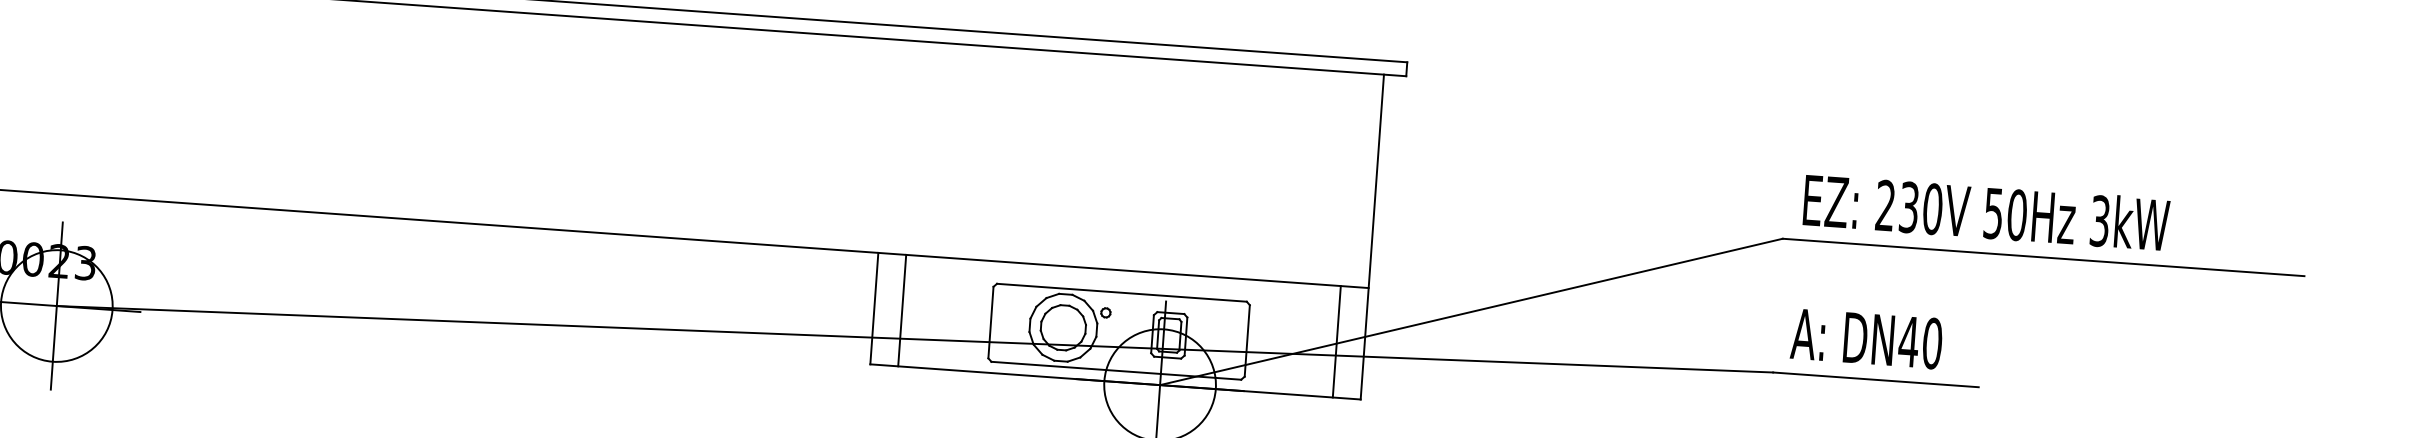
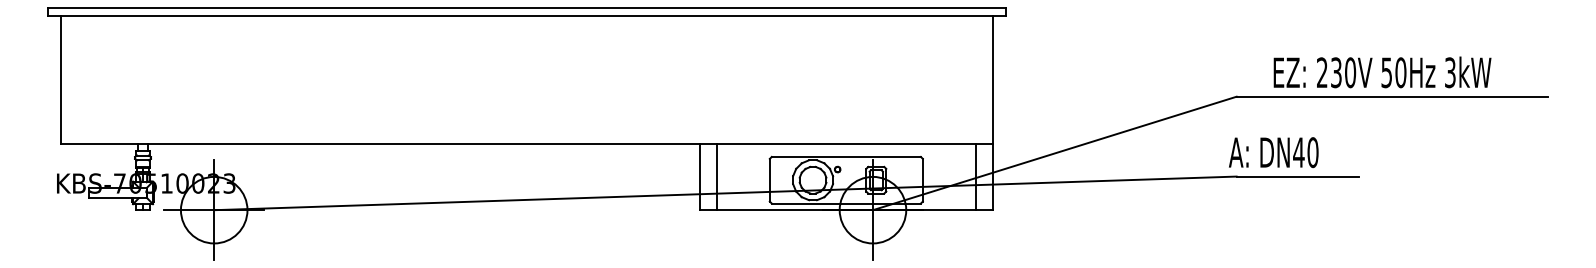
text: (1986, 212) -> (1382, 72), moved
text: (1866, 338) -> (1273, 152), moved

